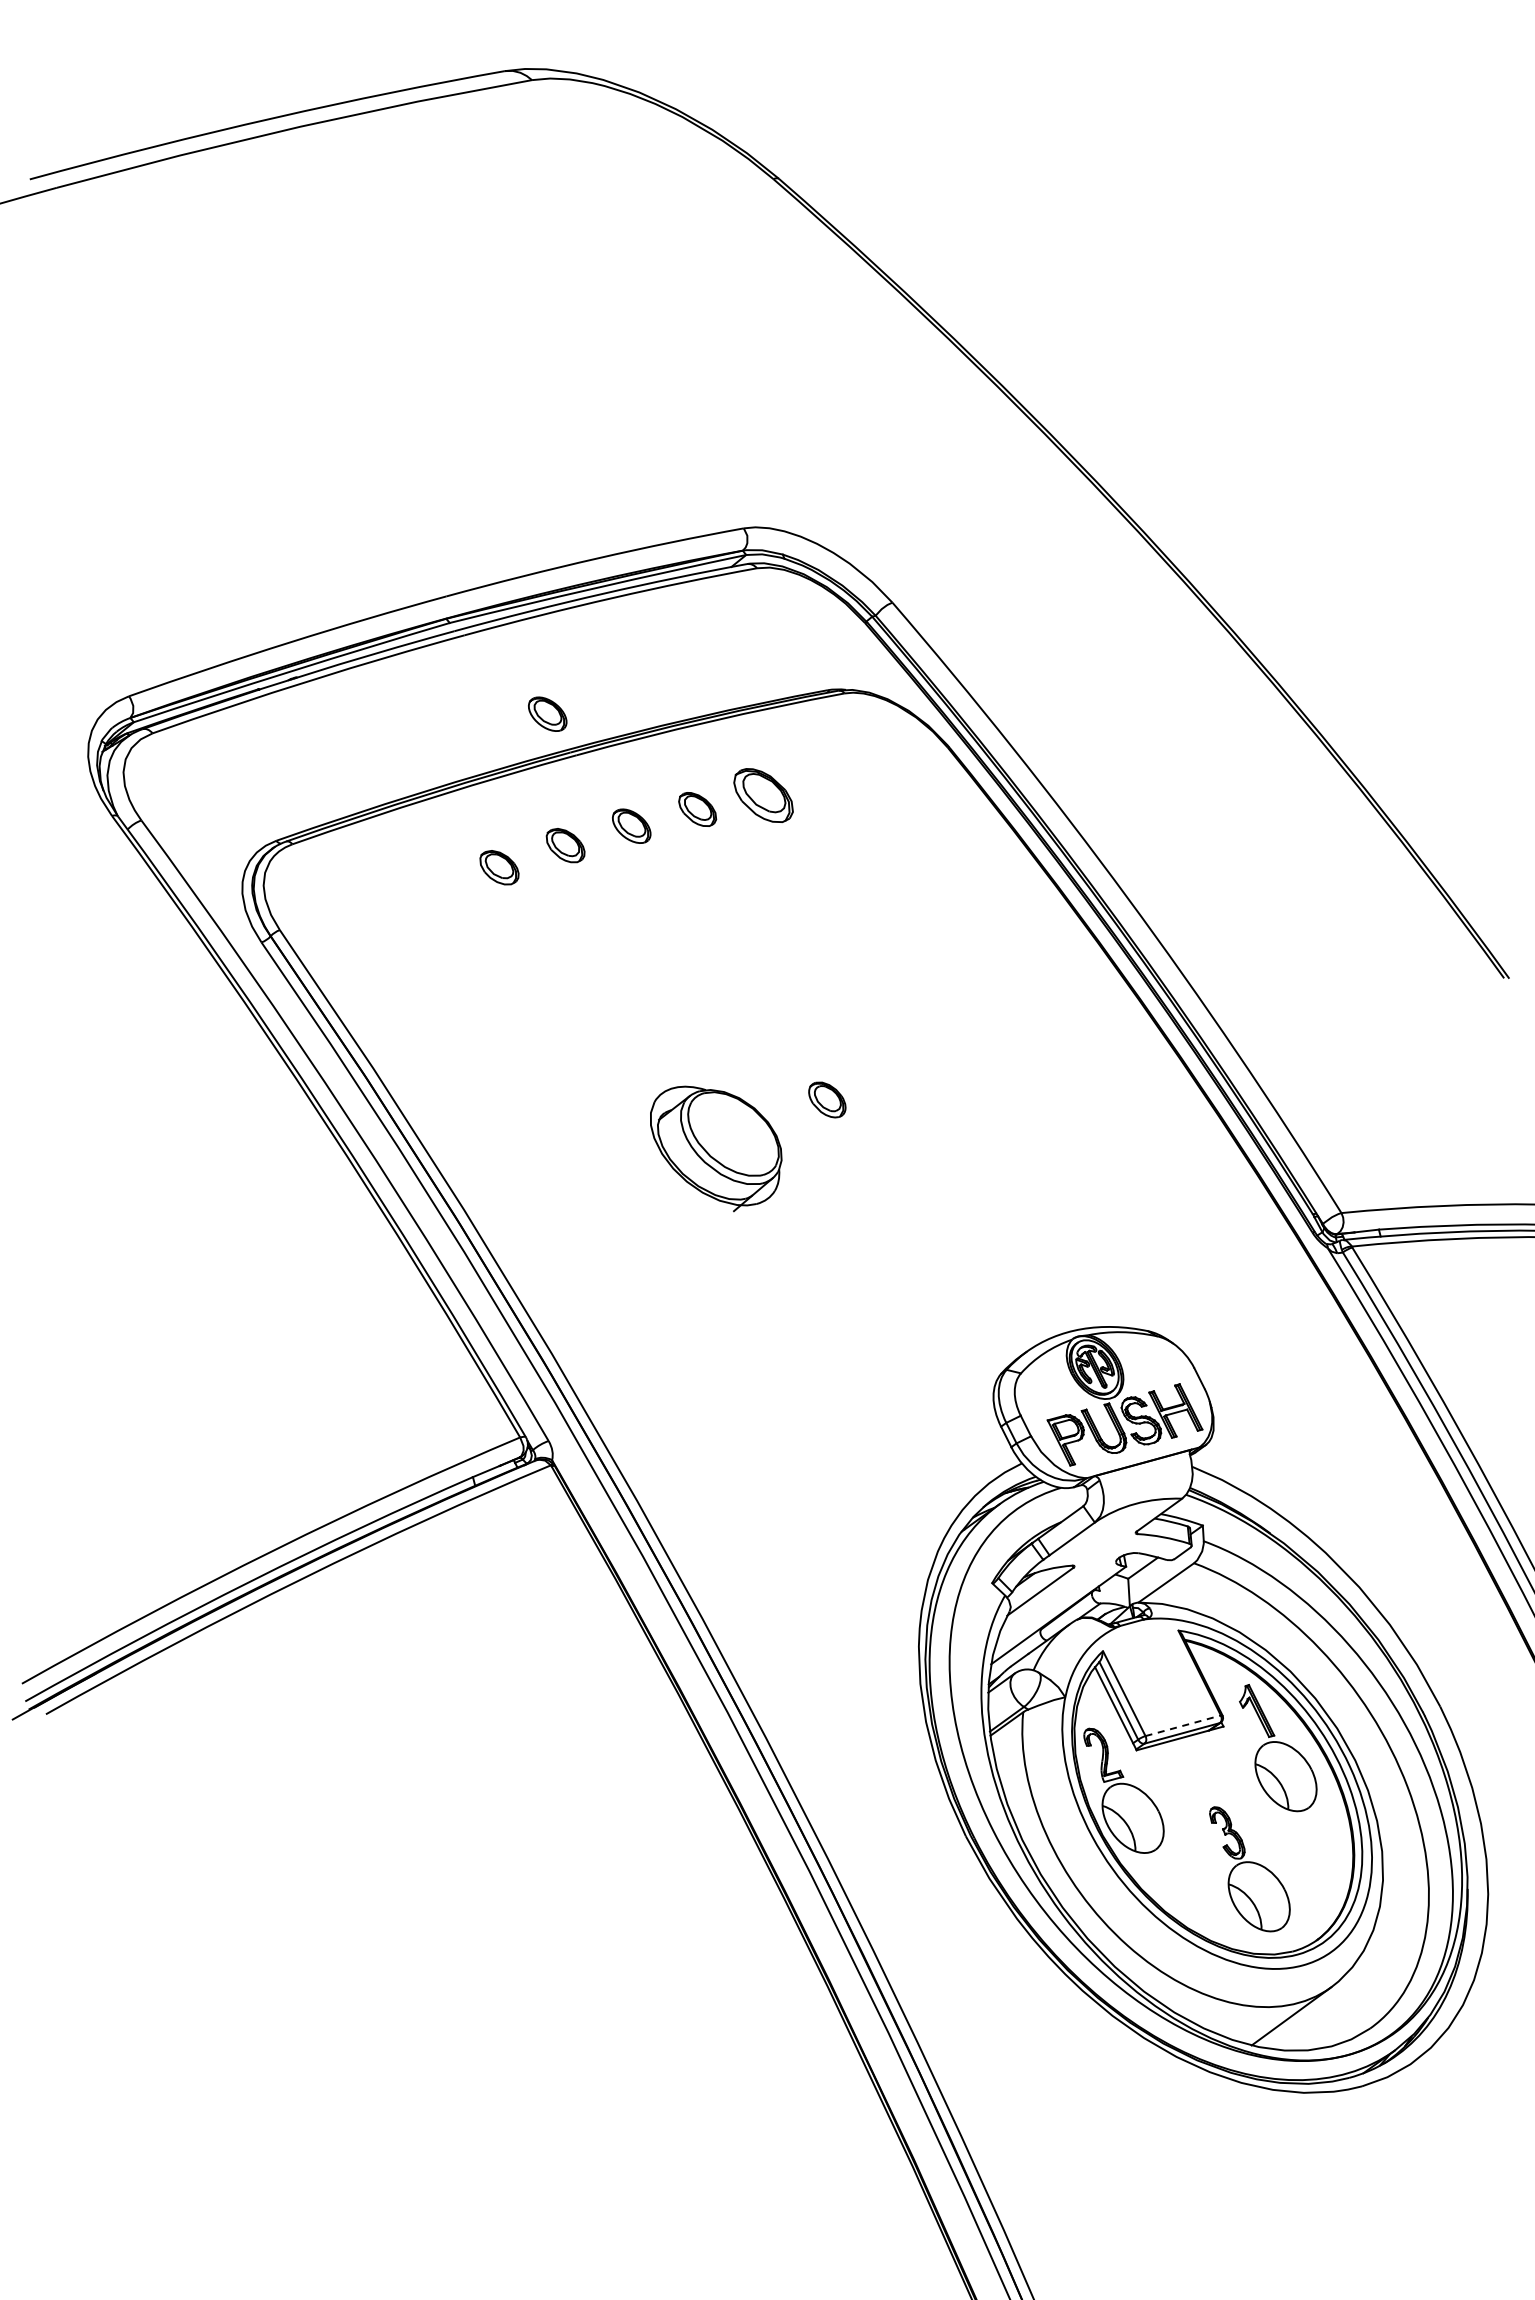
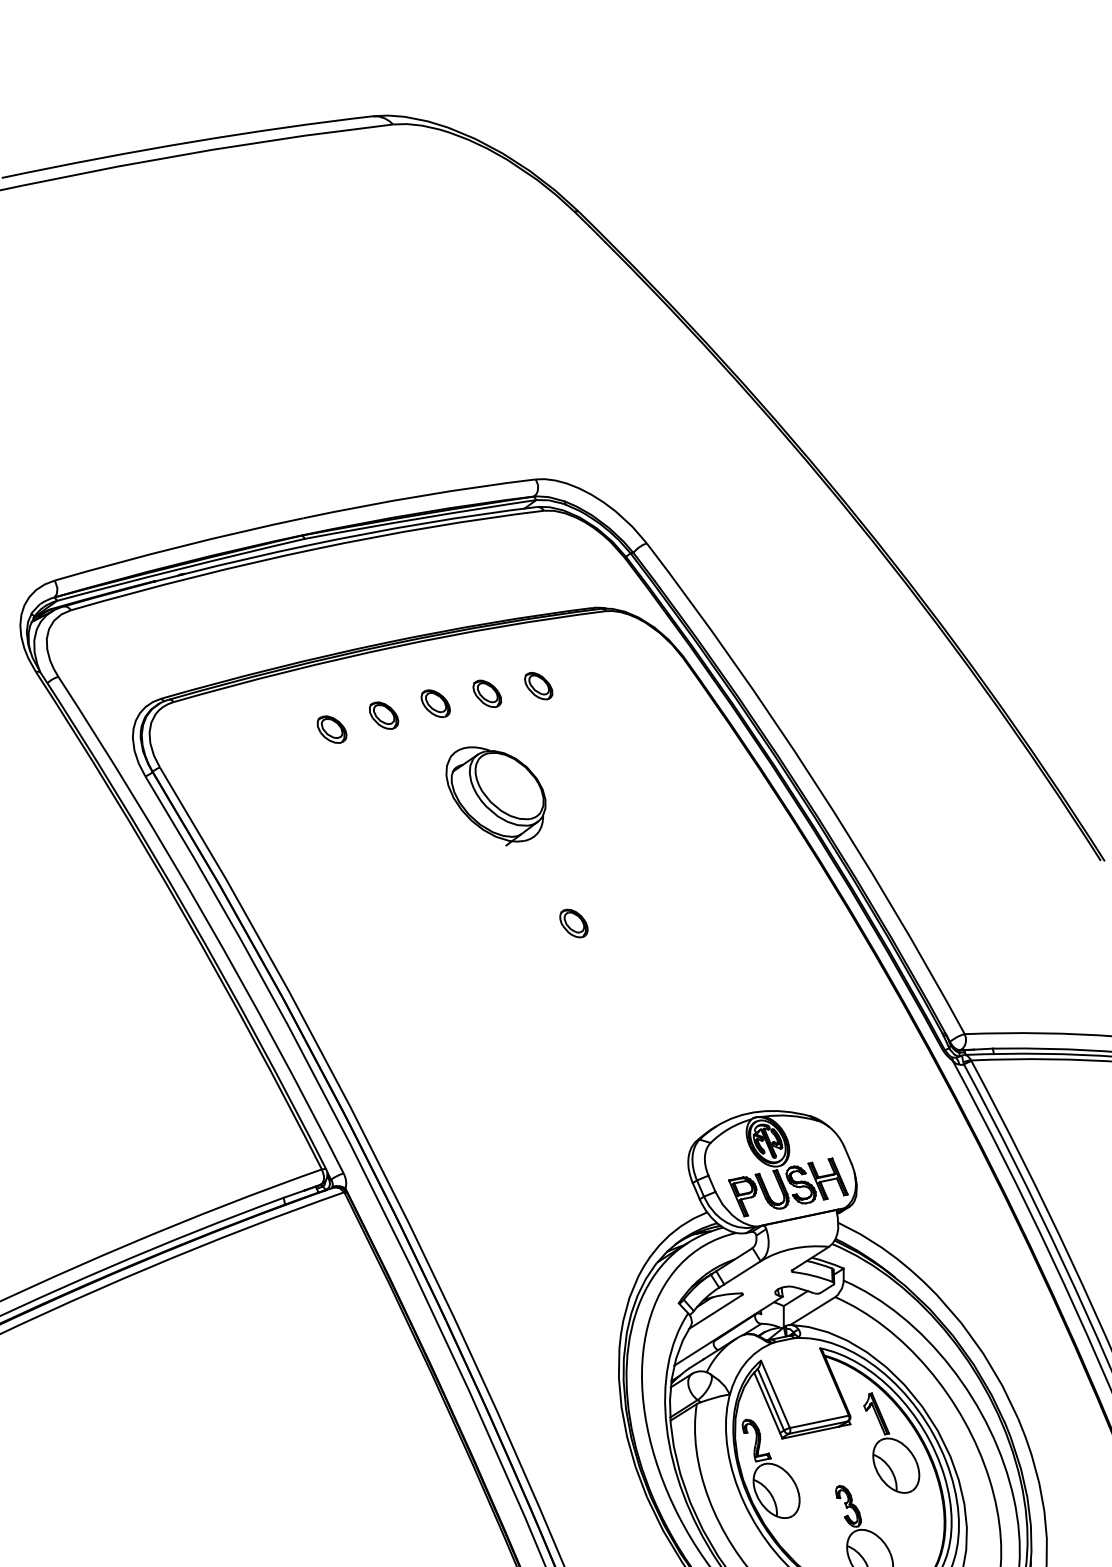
part: (547, 713) -> (376, 613), removed
part: (763, 795) -> (538, 686), size x0.62
part: (716, 1148) -> (495, 796), moved
line: (1183, 1725) -> (819, 1421), dashed -> solid

